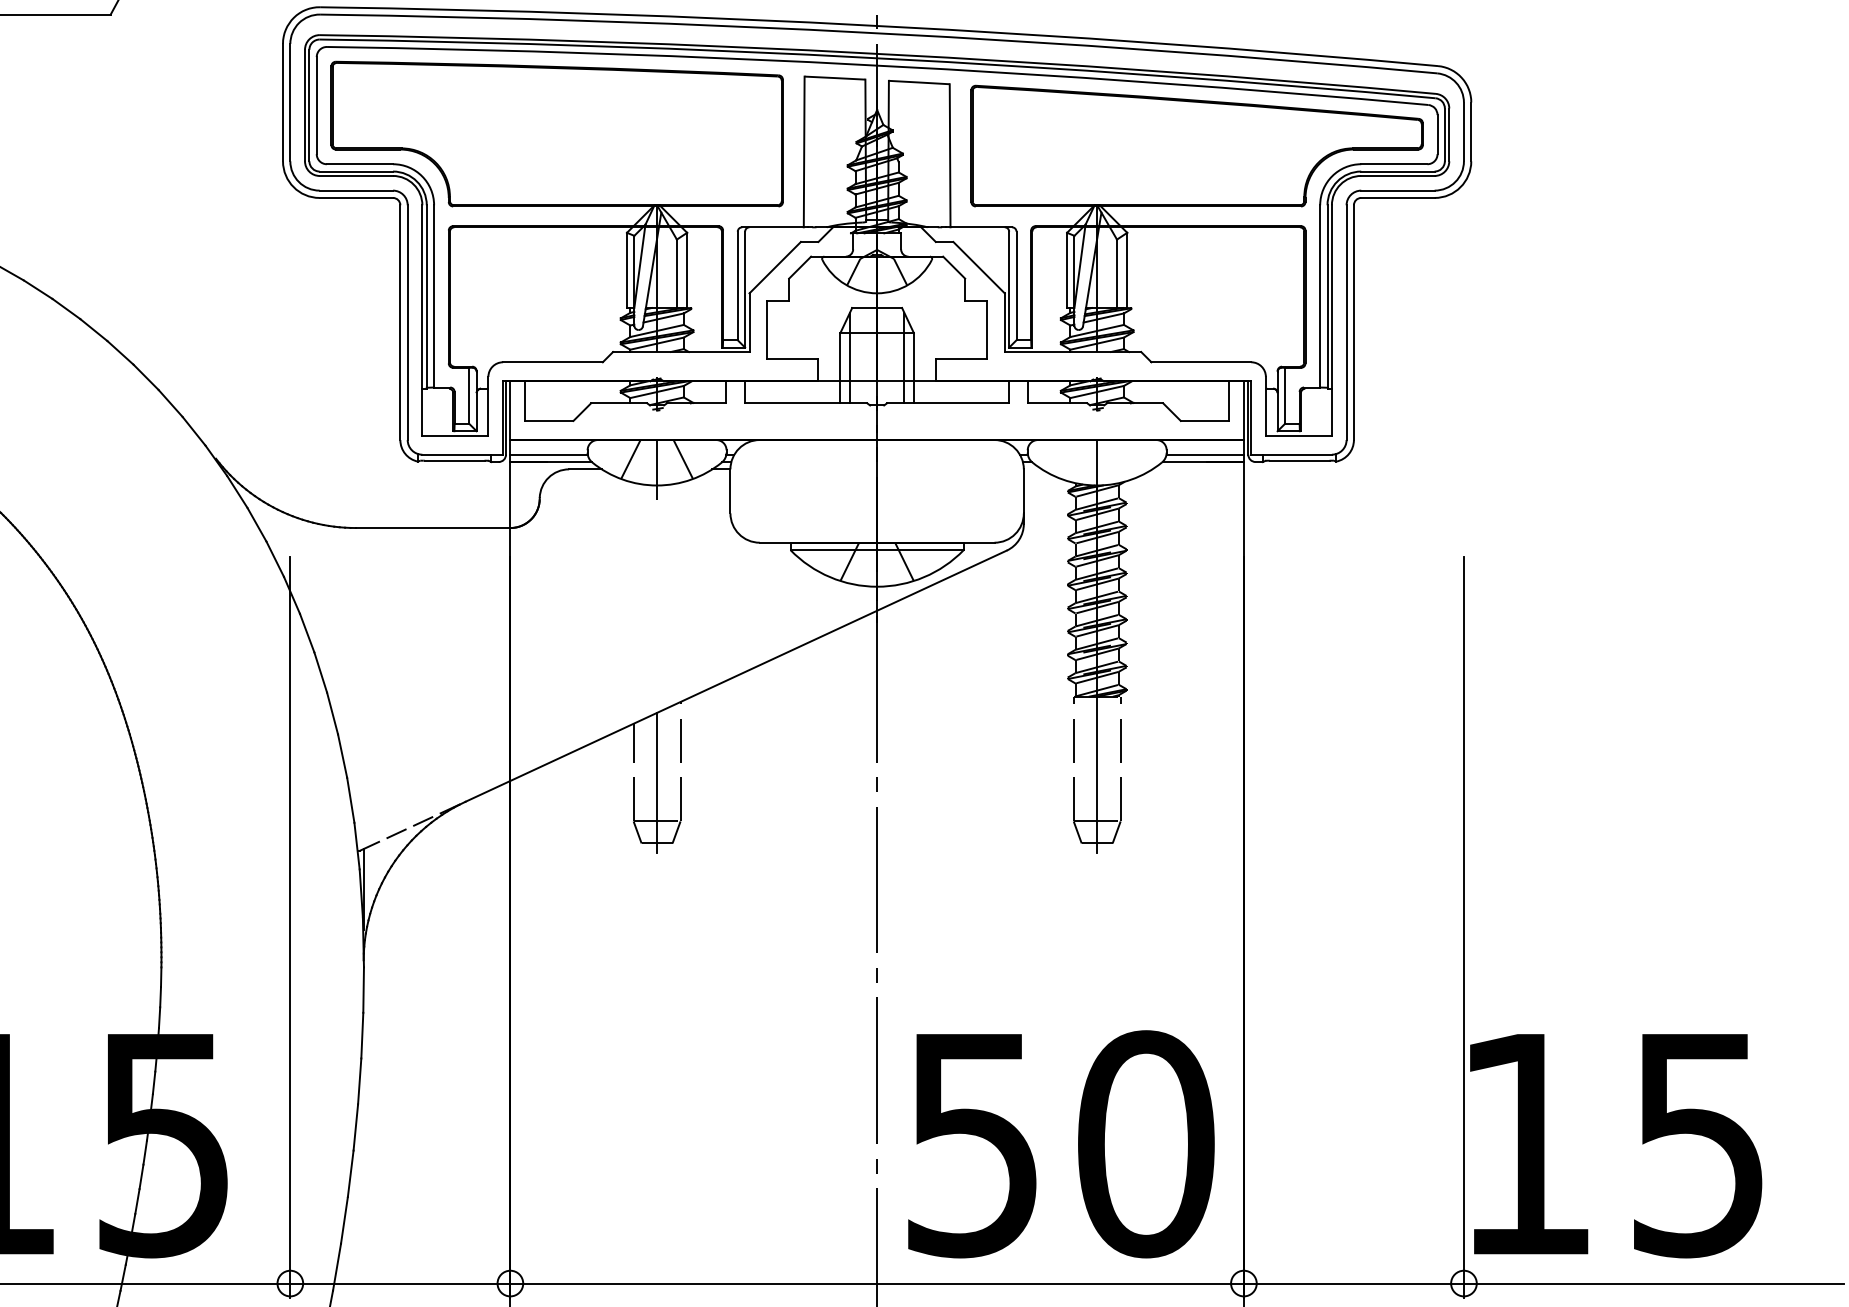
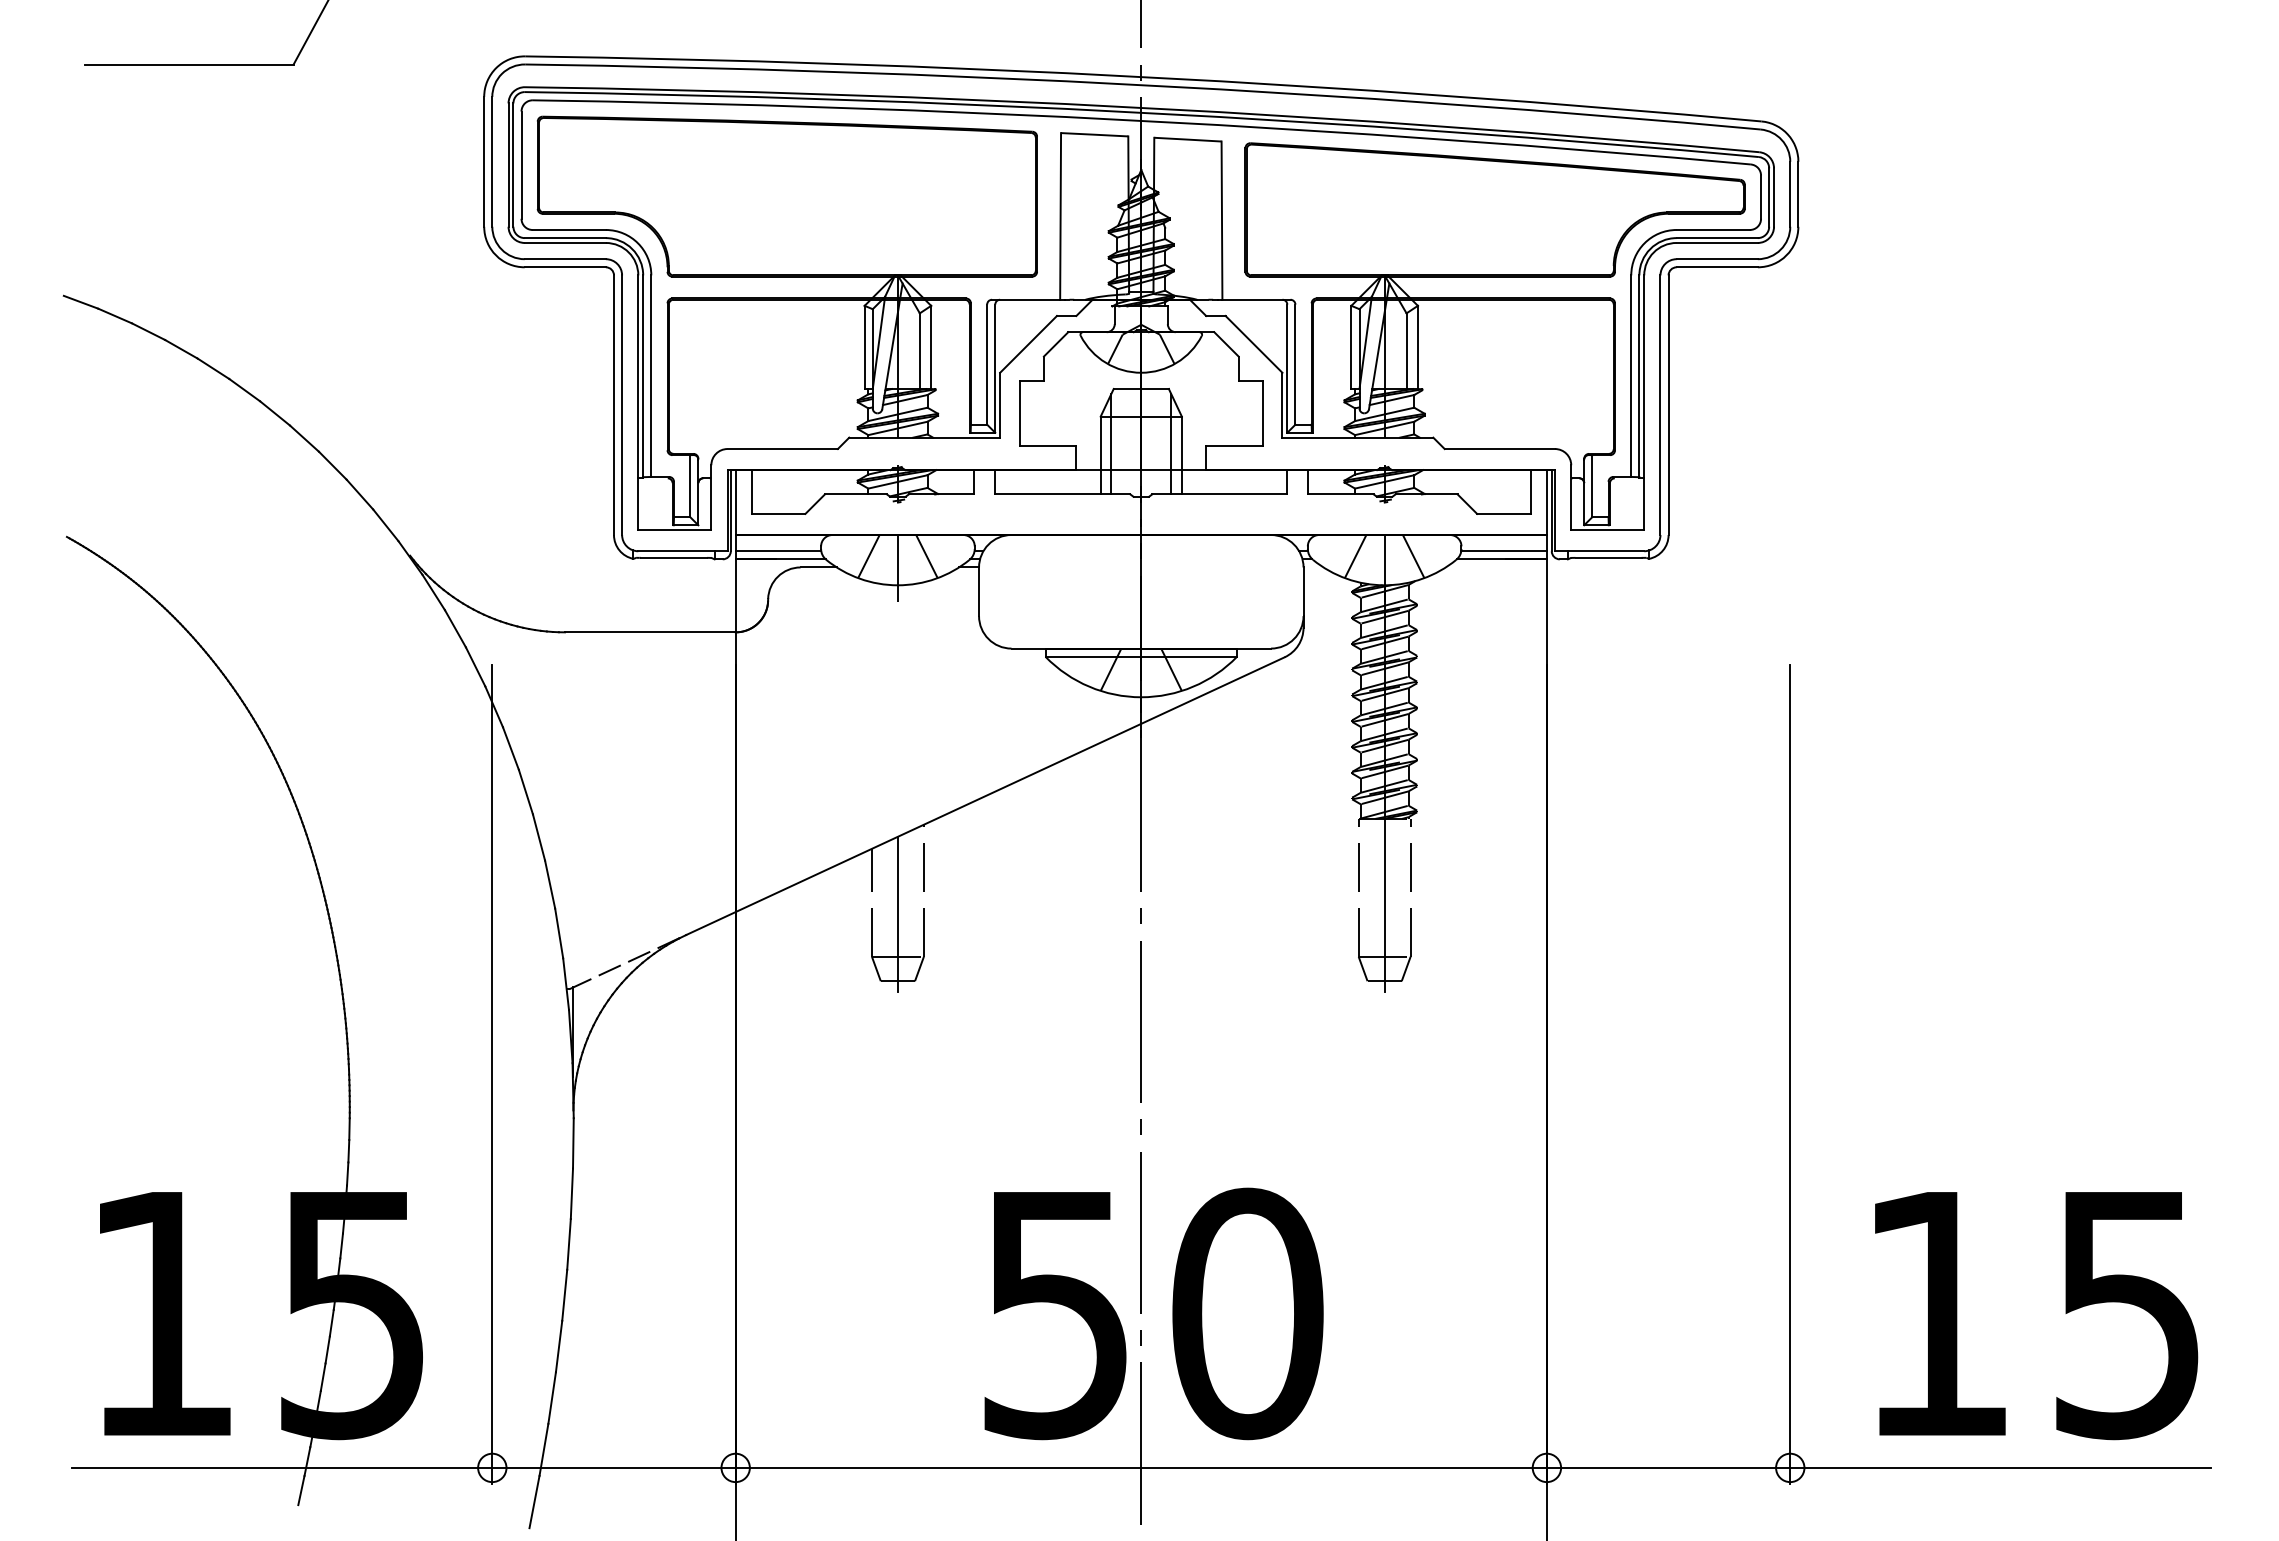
line: (1070, 459) -> (1355, 556), added
line: (1123, 459) -> (1413, 556), added
text: (1060, 1143) -> (1153, 1313), moved
text: (1616, 1146) -> (2036, 1316), moved

